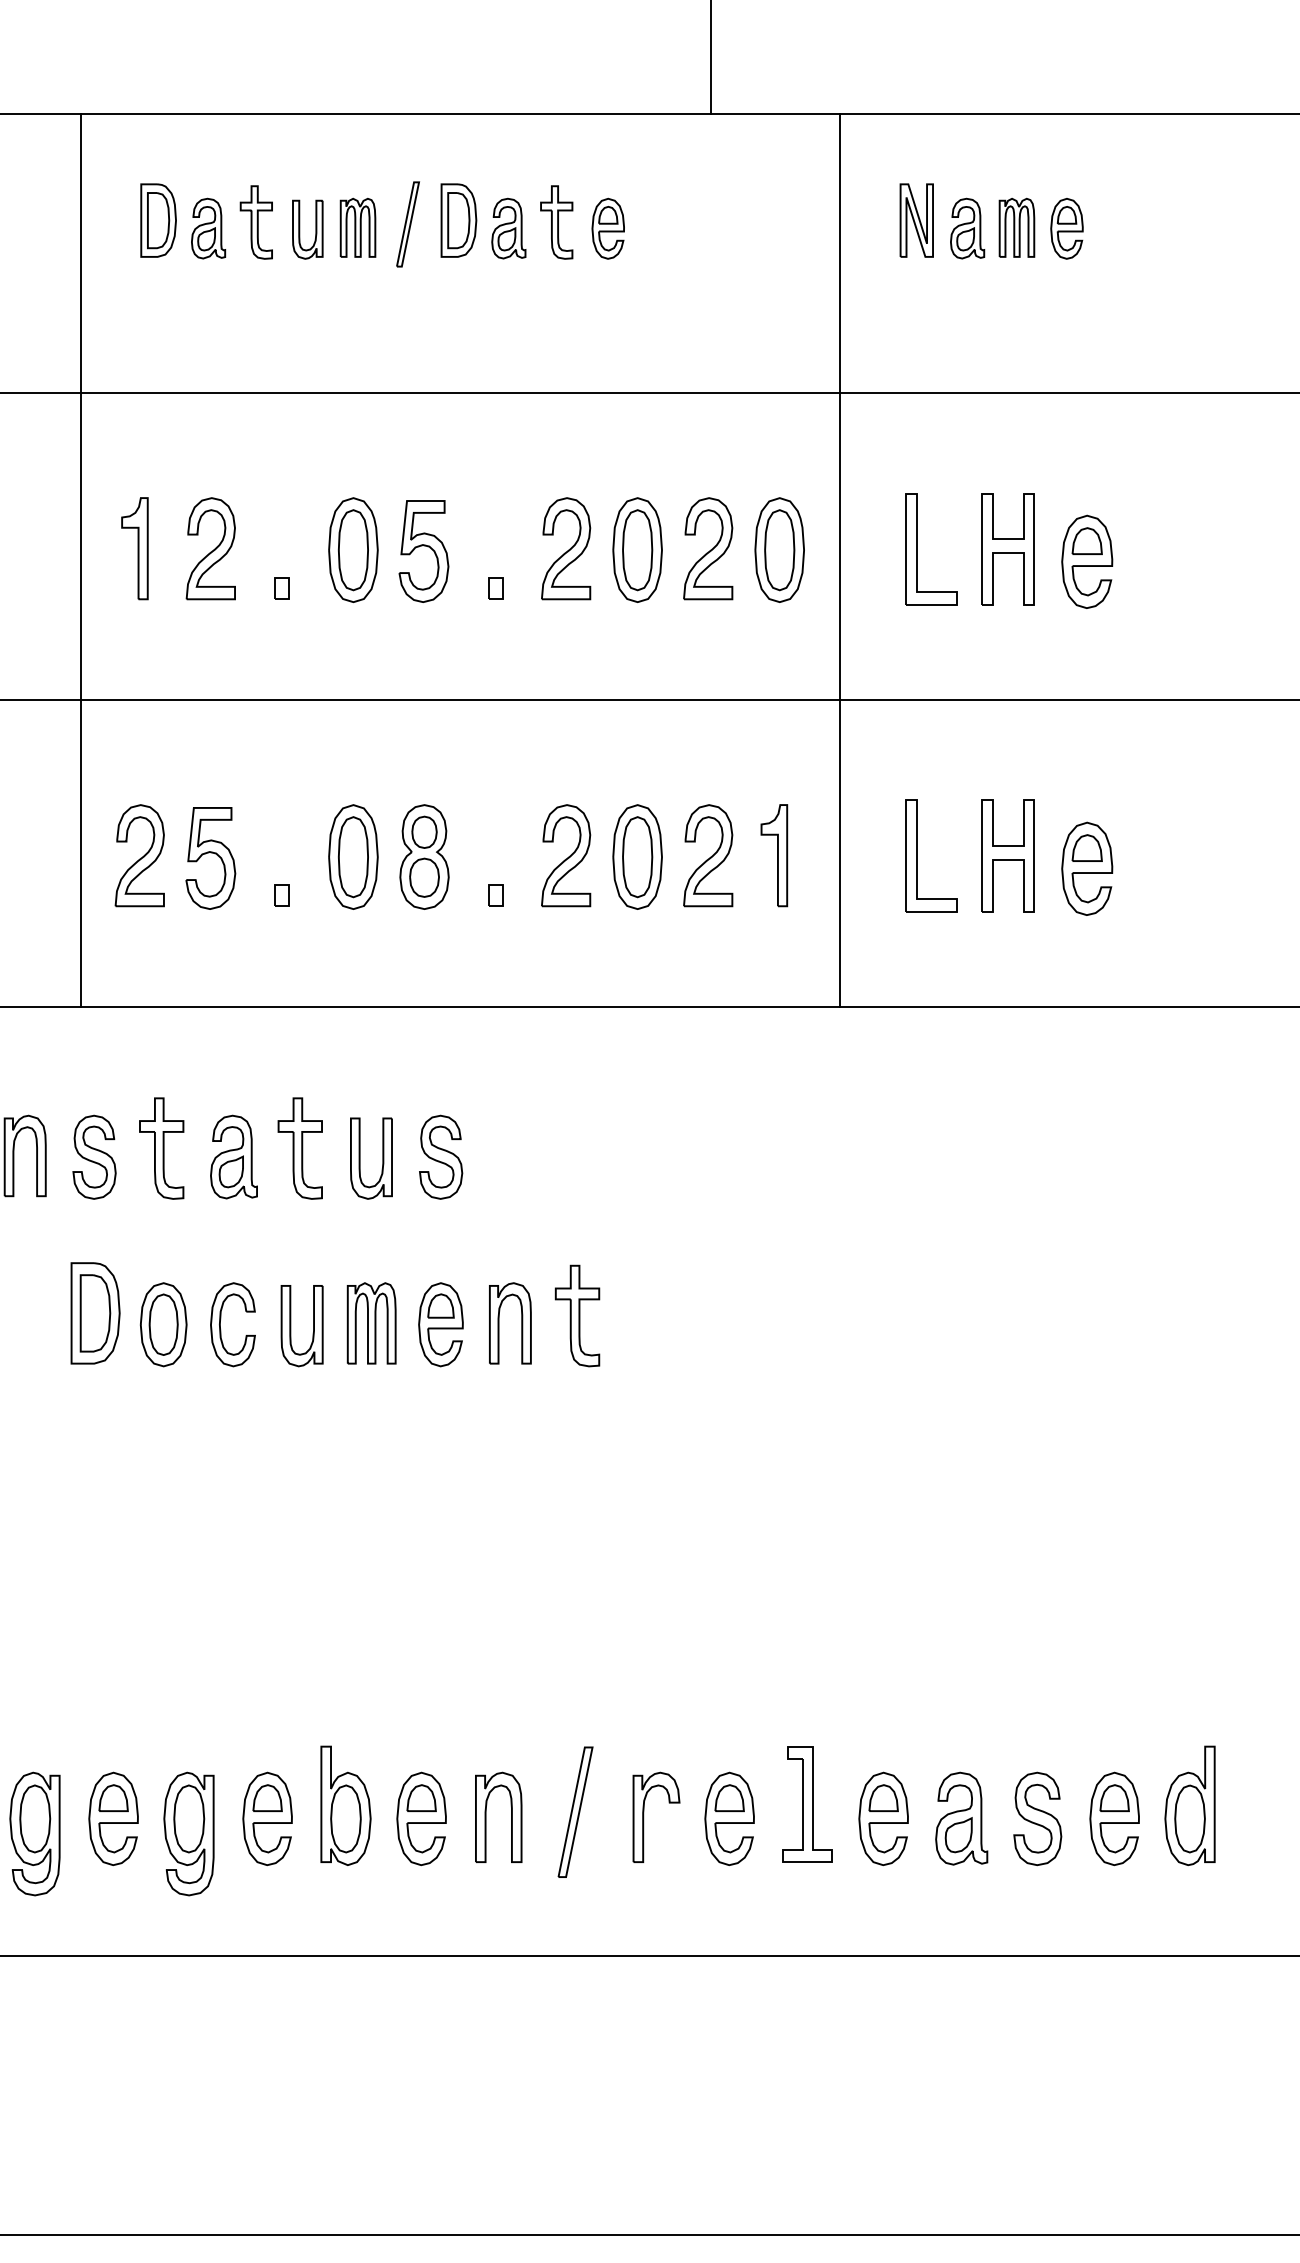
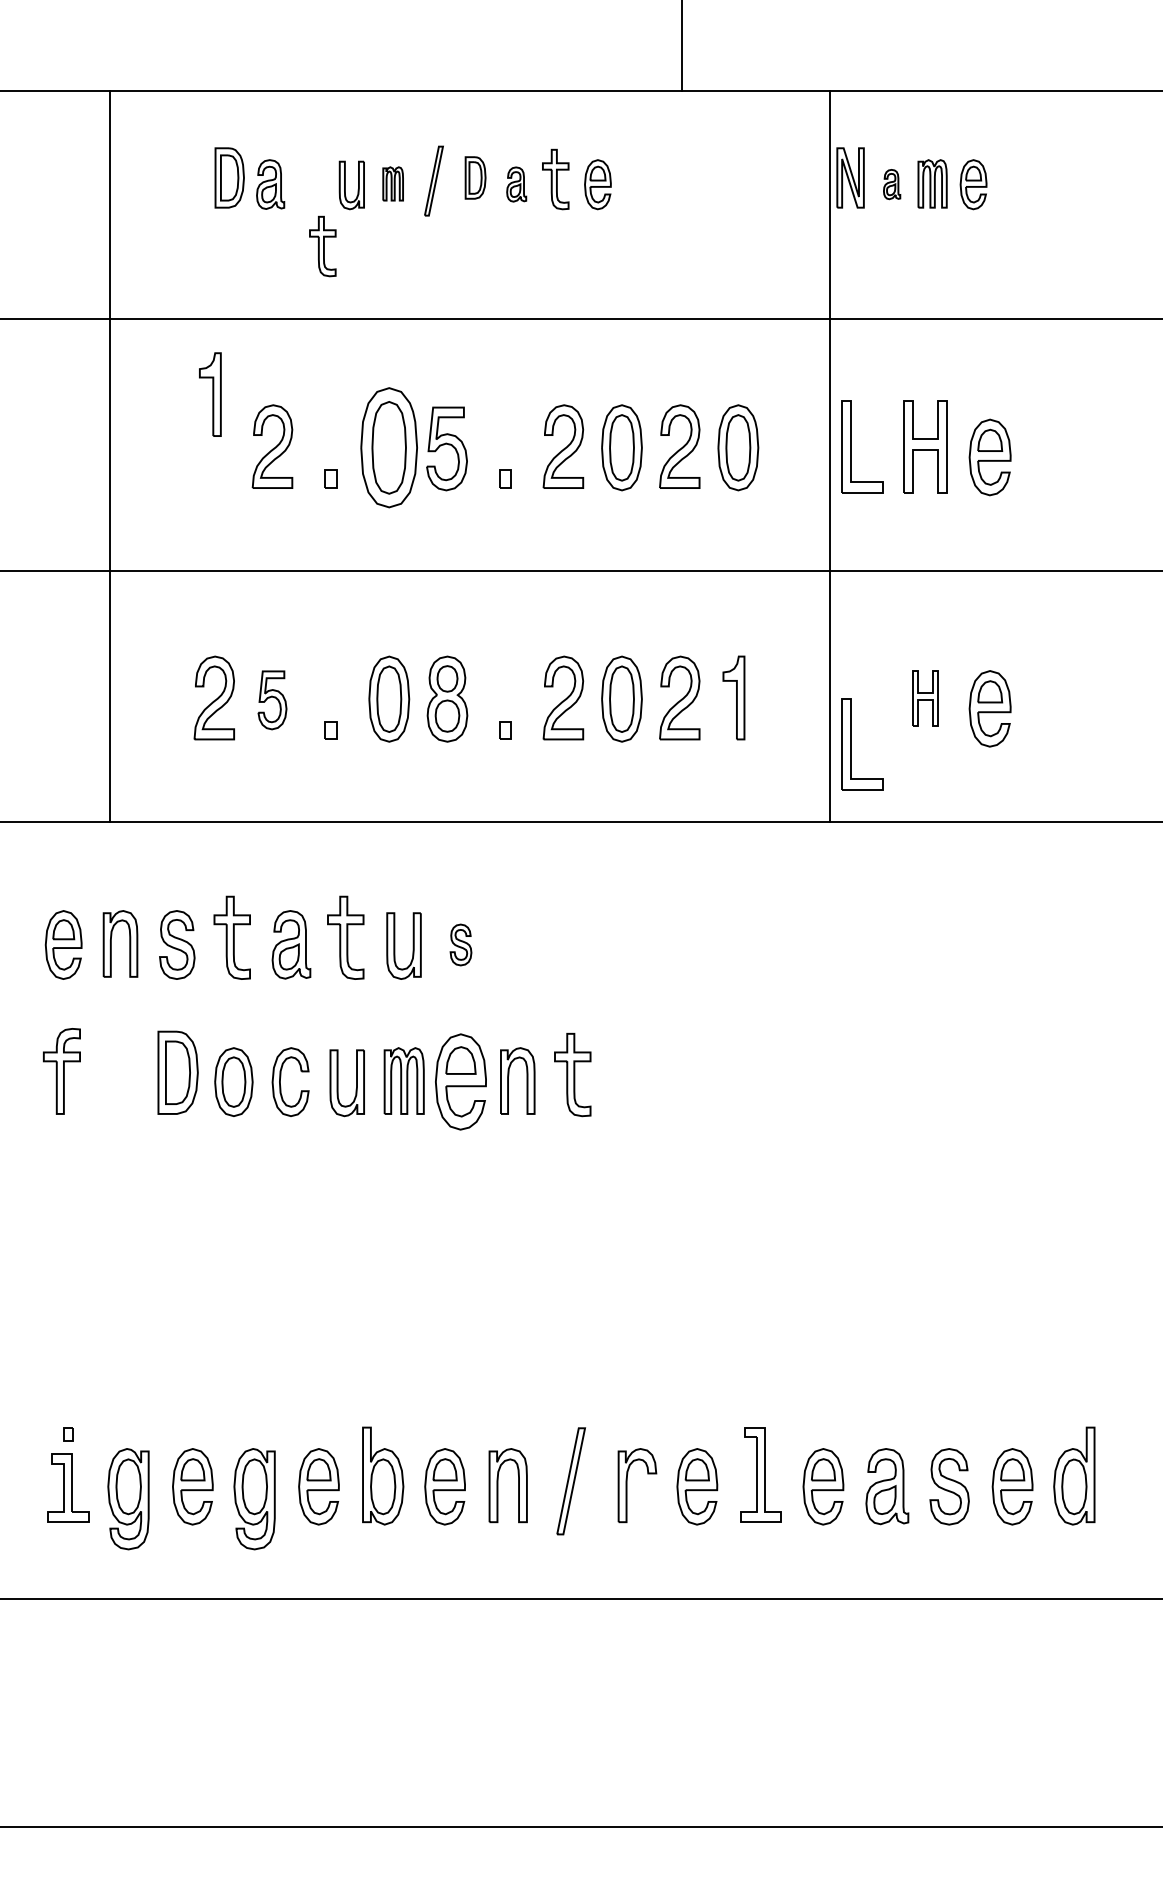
part: (458, 220) -> (475, 177), size x0.7
part: (256, 222) -> (322, 246), moved
part: (358, 227) -> (393, 183), size x0.7
part: (508, 228) -> (516, 184), size x0.7
part: (966, 228) -> (891, 184), size x0.6
part: (135, 548) -> (210, 394), moved
part: (353, 549) -> (389, 447), size x1.4
line: (80, 560) -> (109, 456), moved
line: (839, 560) -> (830, 456), moved
part: (917, 856) -> (851, 744), moved
part: (1008, 856) -> (925, 698), size x0.6
part: (210, 858) -> (272, 700), size x0.7
part: (440, 1156) -> (460, 944), size x0.6
part: (440, 1325) -> (460, 1082), size x1.4

